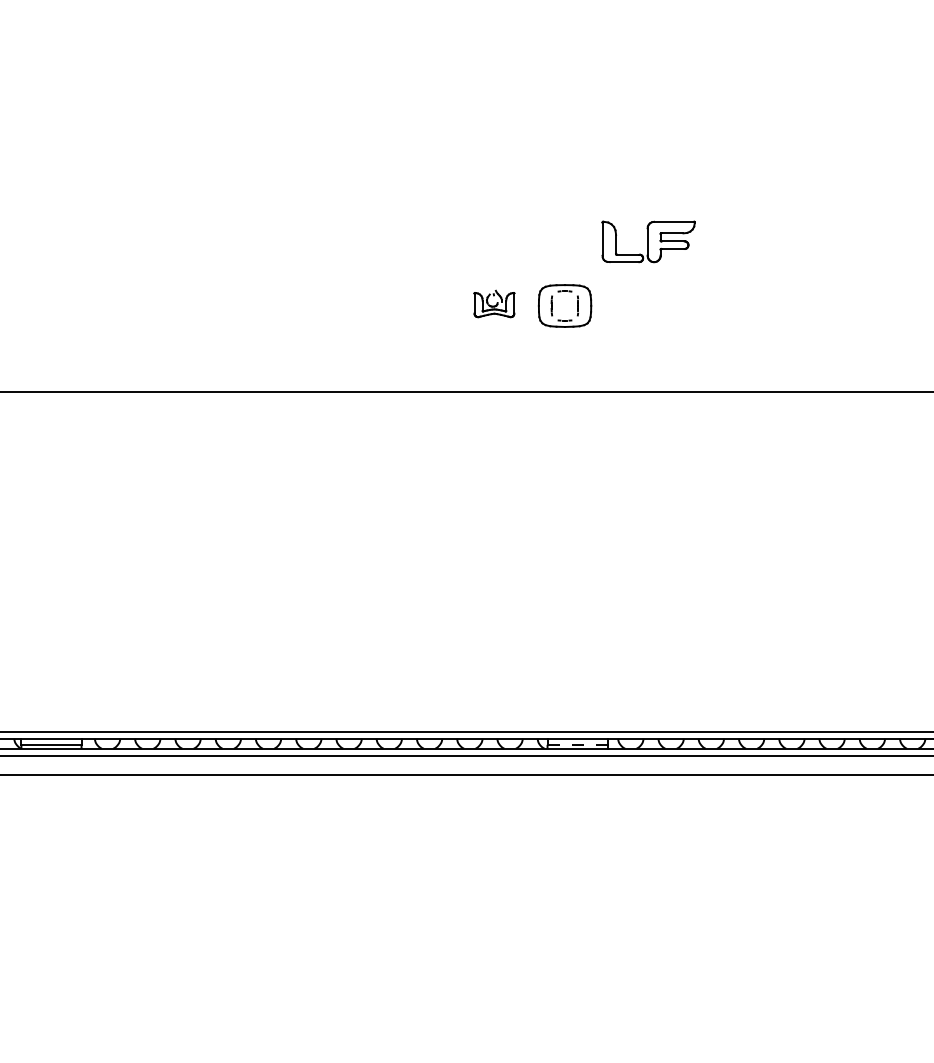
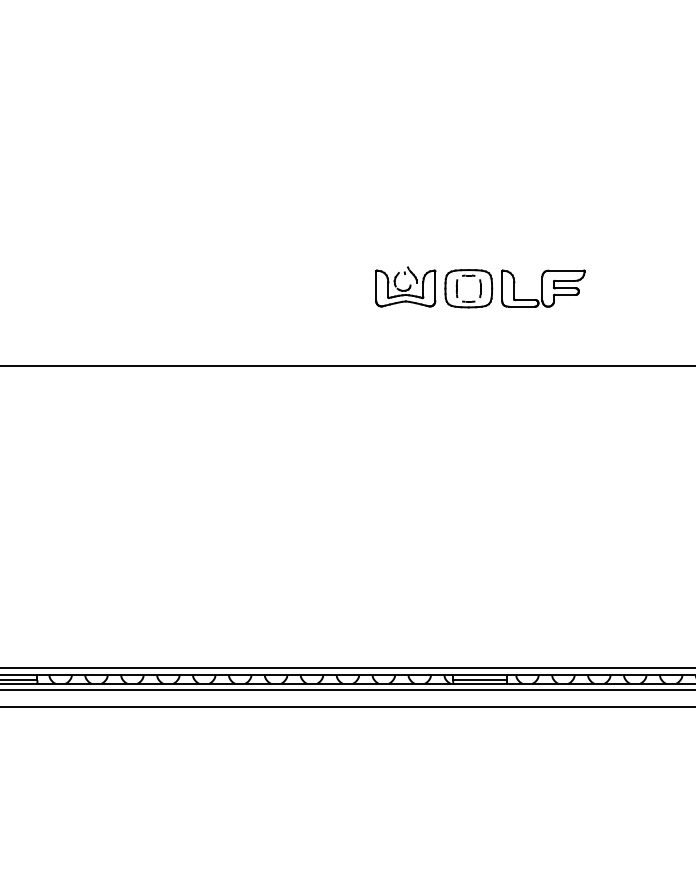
part: (648, 241) -> (543, 288), moved
part: (494, 303) -> (405, 286), size x1.67
line: (578, 744) -> (480, 679), dashed -> solid

